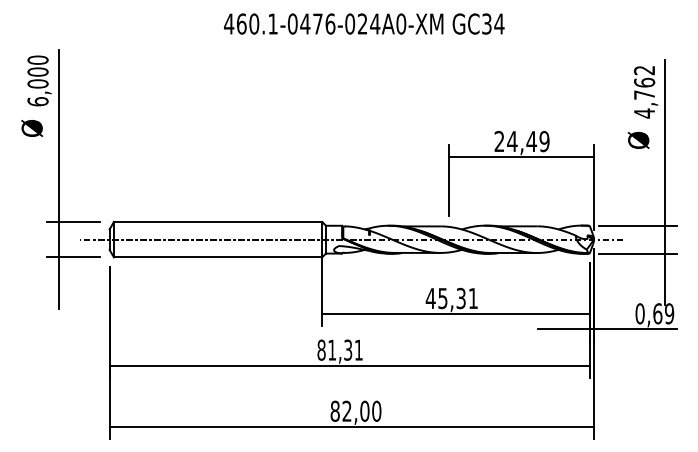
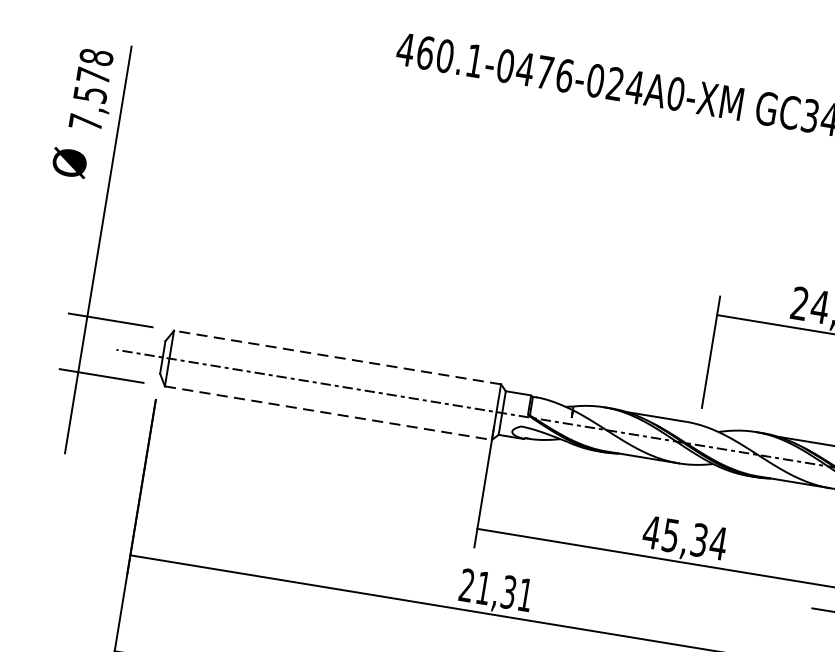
text: (37, 80) -> (90, 89), 6,000 -> 7,578
line: (217, 221) -> (336, 356), solid -> dashed
line: (218, 257) -> (329, 413), solid -> dashed
text: (473, 298) -> (718, 543), 45,31 -> 45,34
text: (321, 349) -> (467, 584), 81,31 -> 21,31

